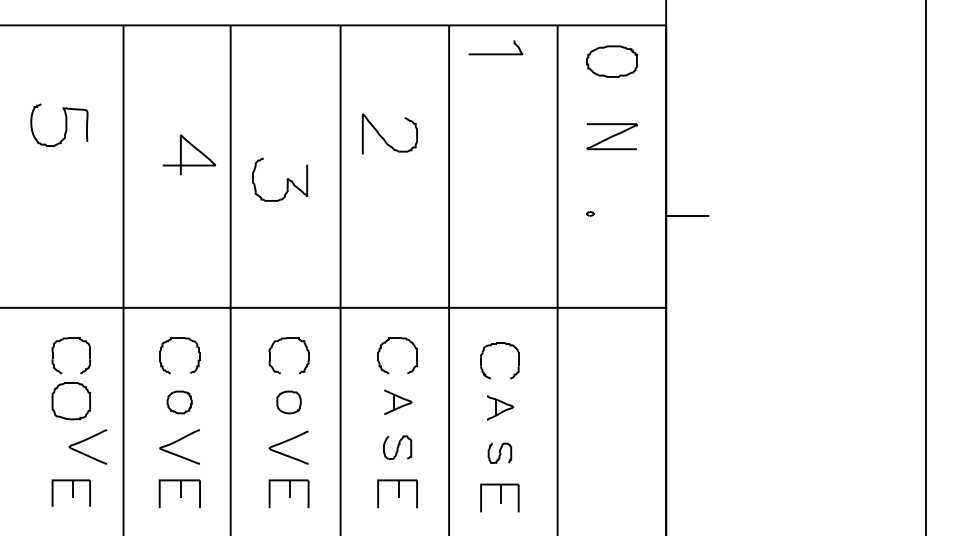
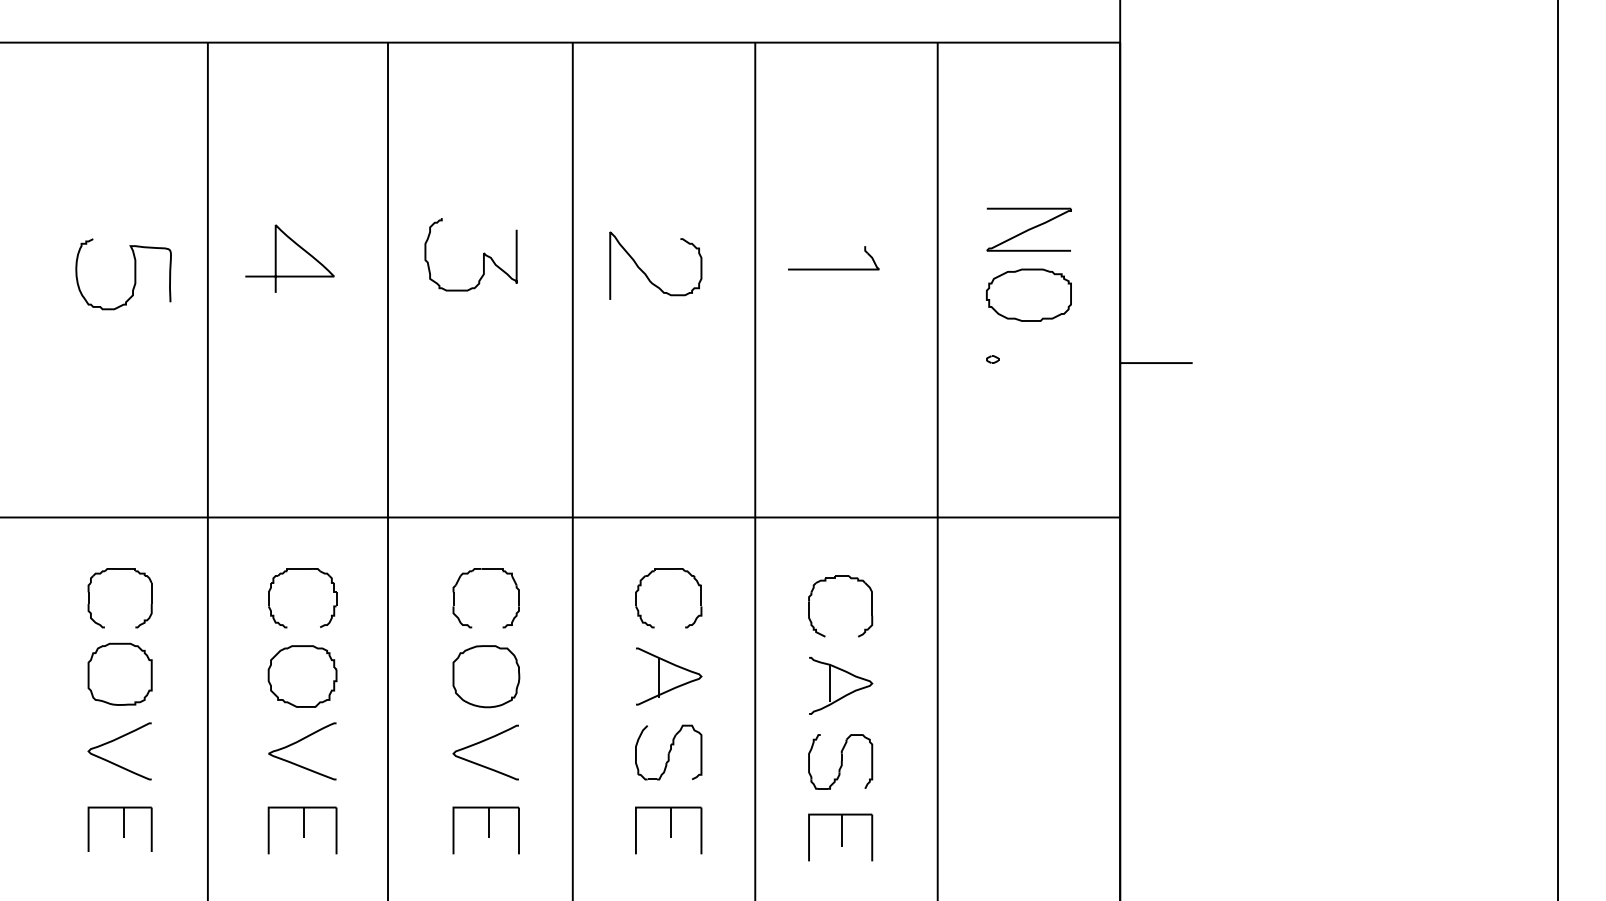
part: (495, 47) -> (833, 258), moved
part: (611, 61) -> (1028, 294), moved
curve: (65, 124) -> (133, 273), moved
curve: (384, 138) -> (646, 273), moved
curve: (181, 154) -> (276, 258), moved
curve: (286, 179) -> (481, 254), moved
part: (398, 401) -> (670, 674), size x1.43
part: (179, 402) -> (302, 676), size x1.67
part: (288, 402) -> (485, 676), size x1.67
part: (500, 407) -> (841, 685), size x1.43
curve: (84, 441) -> (113, 742), moved
part: (397, 447) -> (668, 752), size x1.43
part: (499, 453) -> (839, 762), size x1.67

